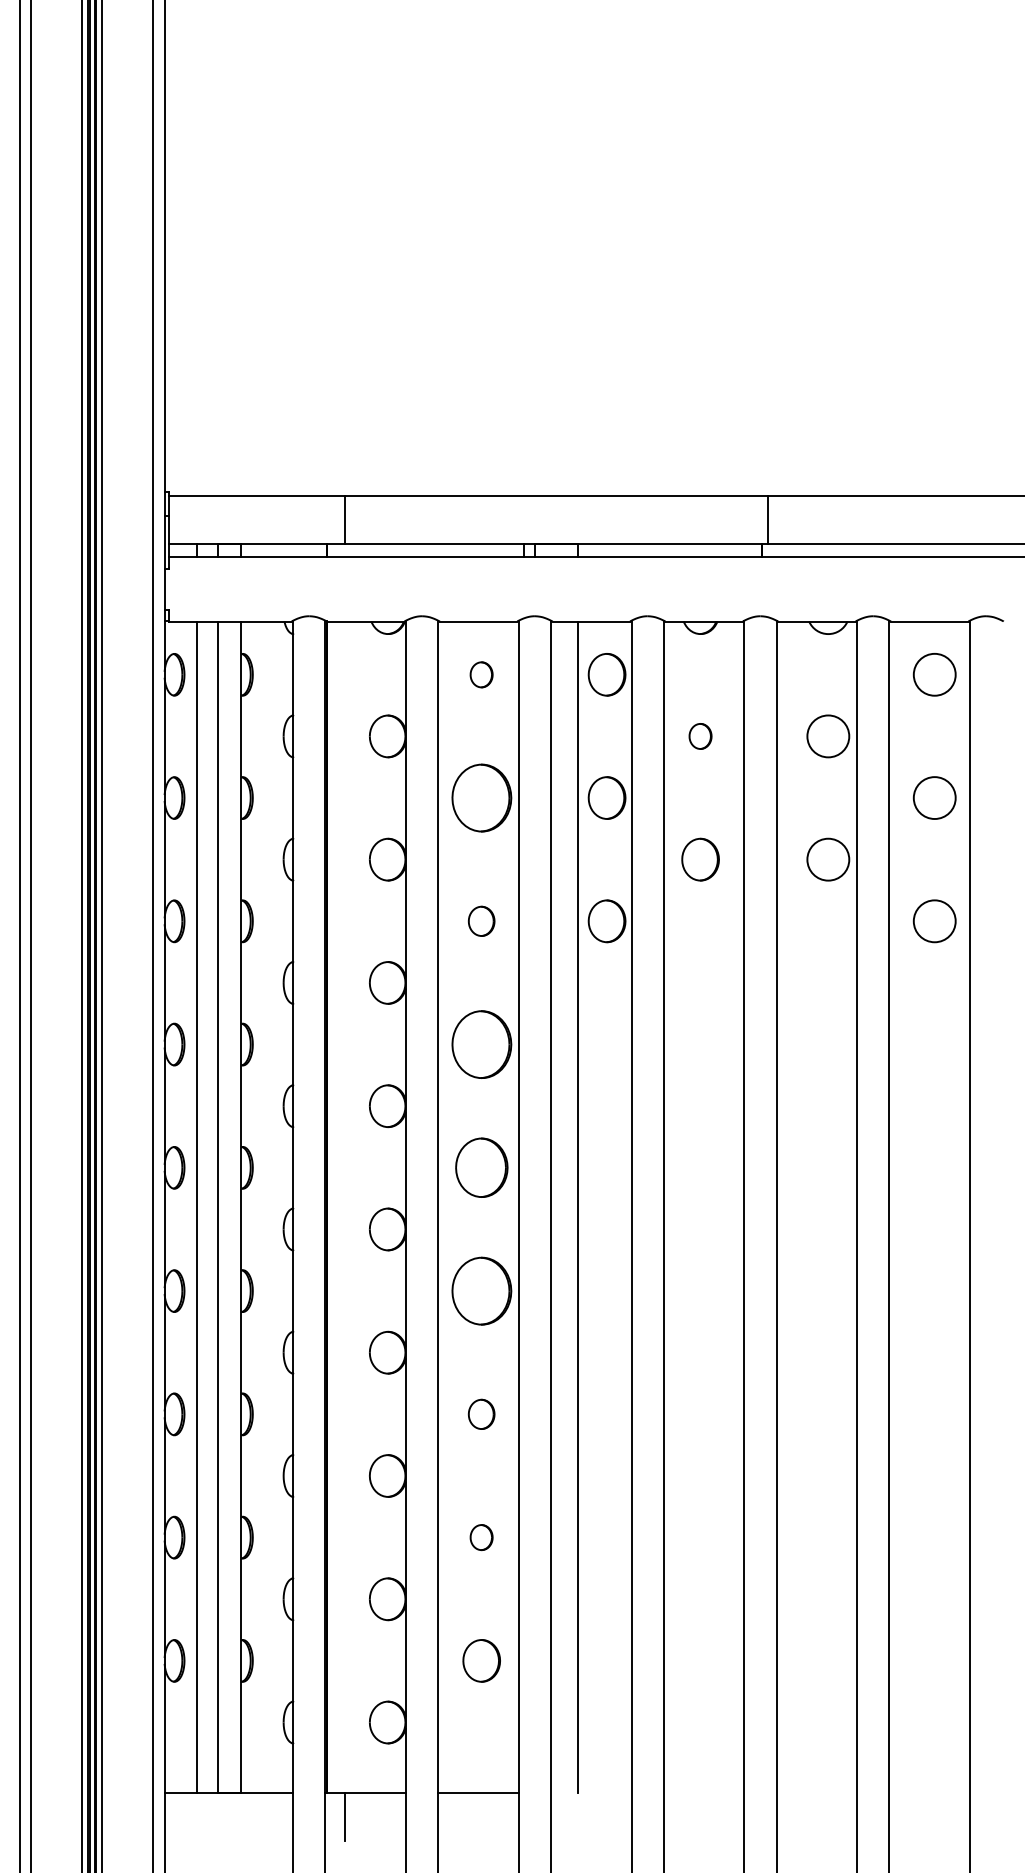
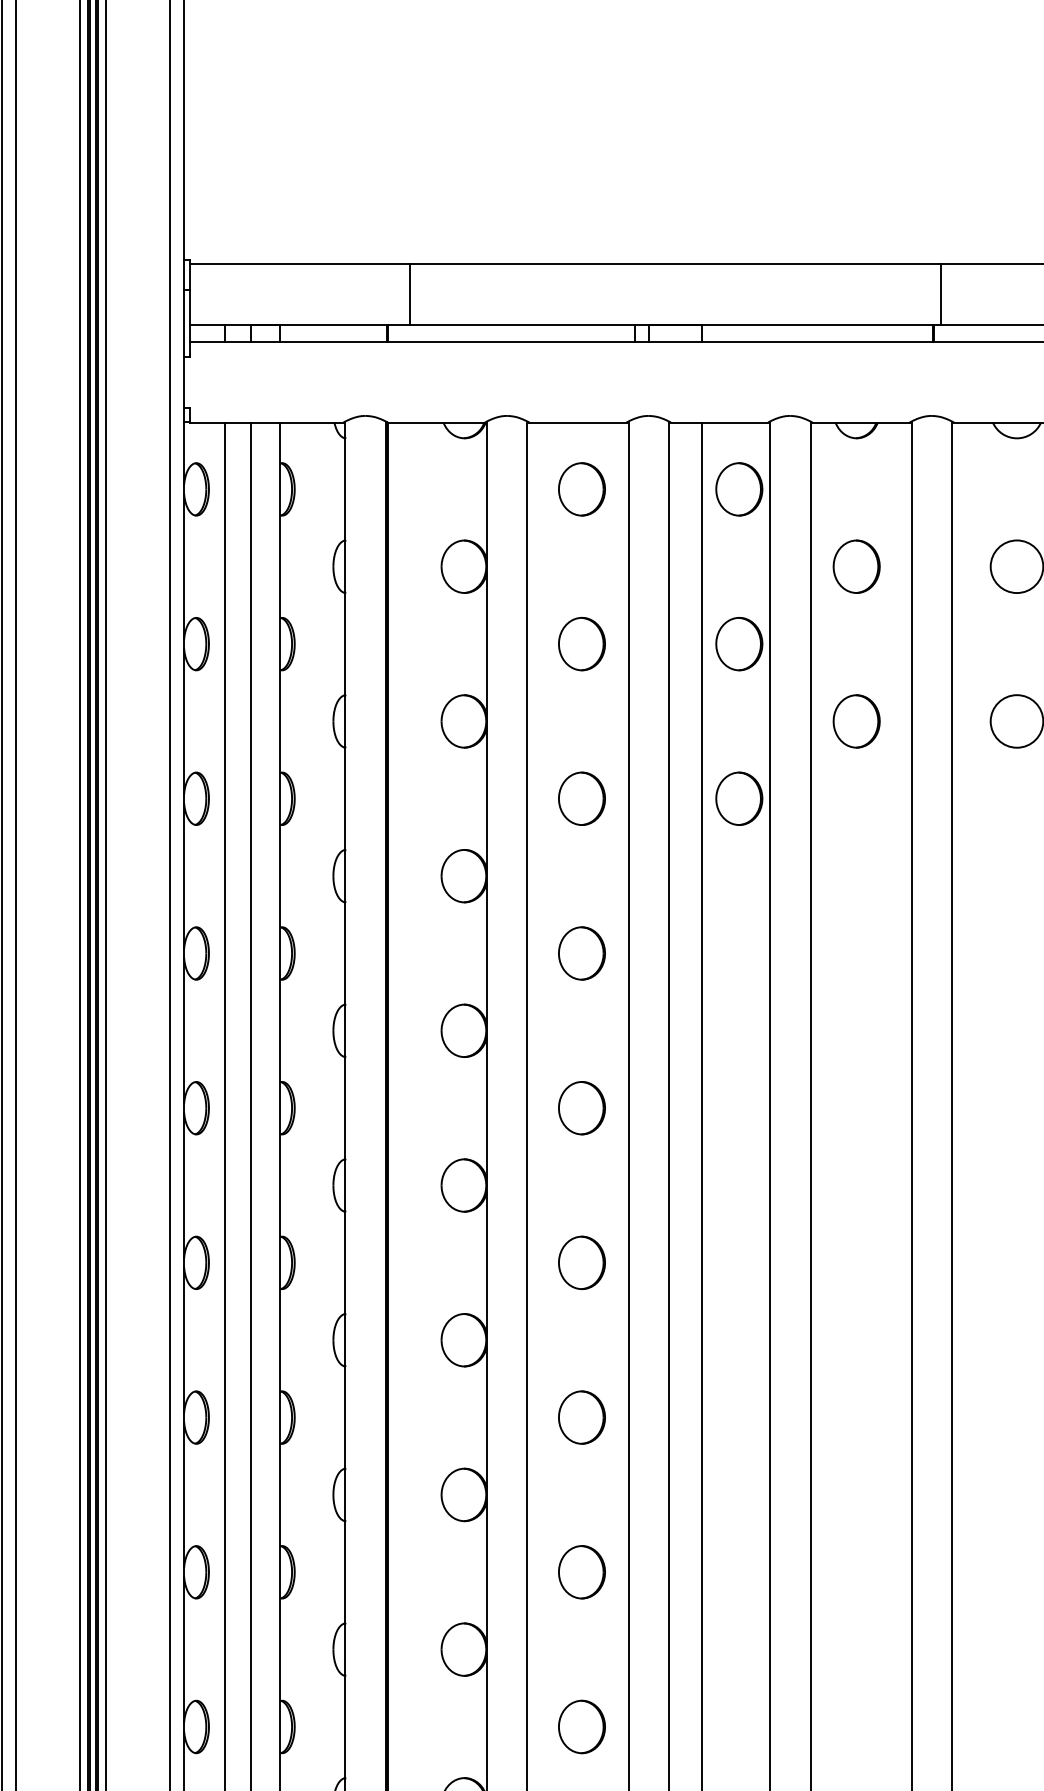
part: (481, 674) -> (581, 489), size x1.67
part: (700, 736) -> (856, 566), size x1.67
part: (481, 797) -> (581, 643), size x0.62
part: (481, 921) -> (581, 799), size x1.43
part: (481, 1044) -> (581, 953), size x0.62
part: (481, 1167) -> (581, 1107), size x0.71
part: (481, 1290) -> (581, 1262), size x0.62
part: (481, 1414) -> (581, 1417), size x1.43
part: (481, 1537) -> (581, 1572), size x1.67

